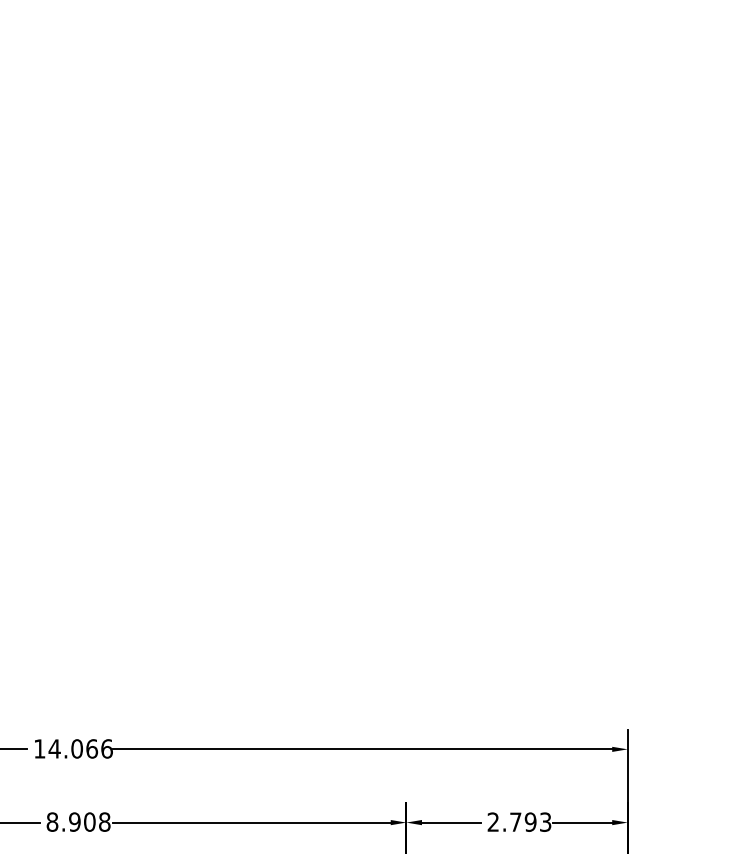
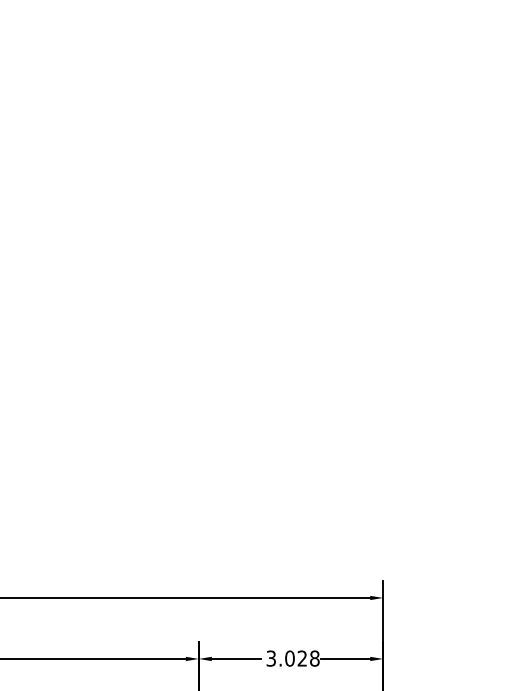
text: (519, 821) -> (293, 658), 2.793 -> 3.028

